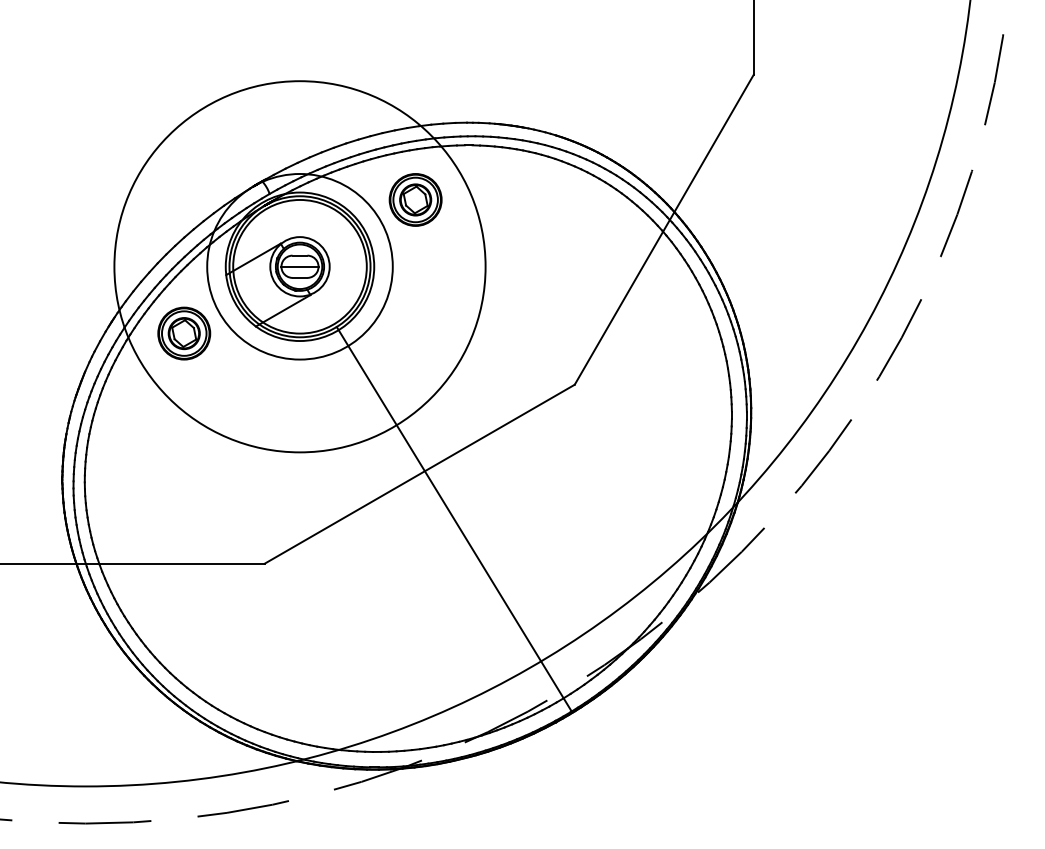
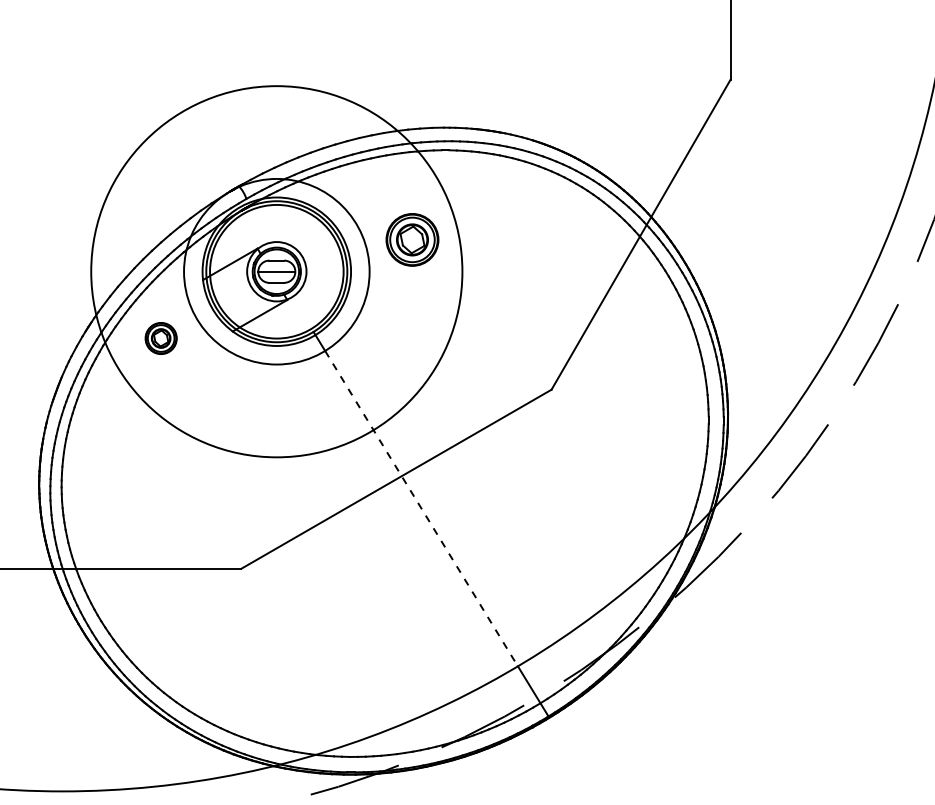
part: (415, 199) -> (412, 239), moved
part: (184, 333) -> (161, 338), size x0.6
line: (444, 503) -> (421, 508), solid -> dashed

